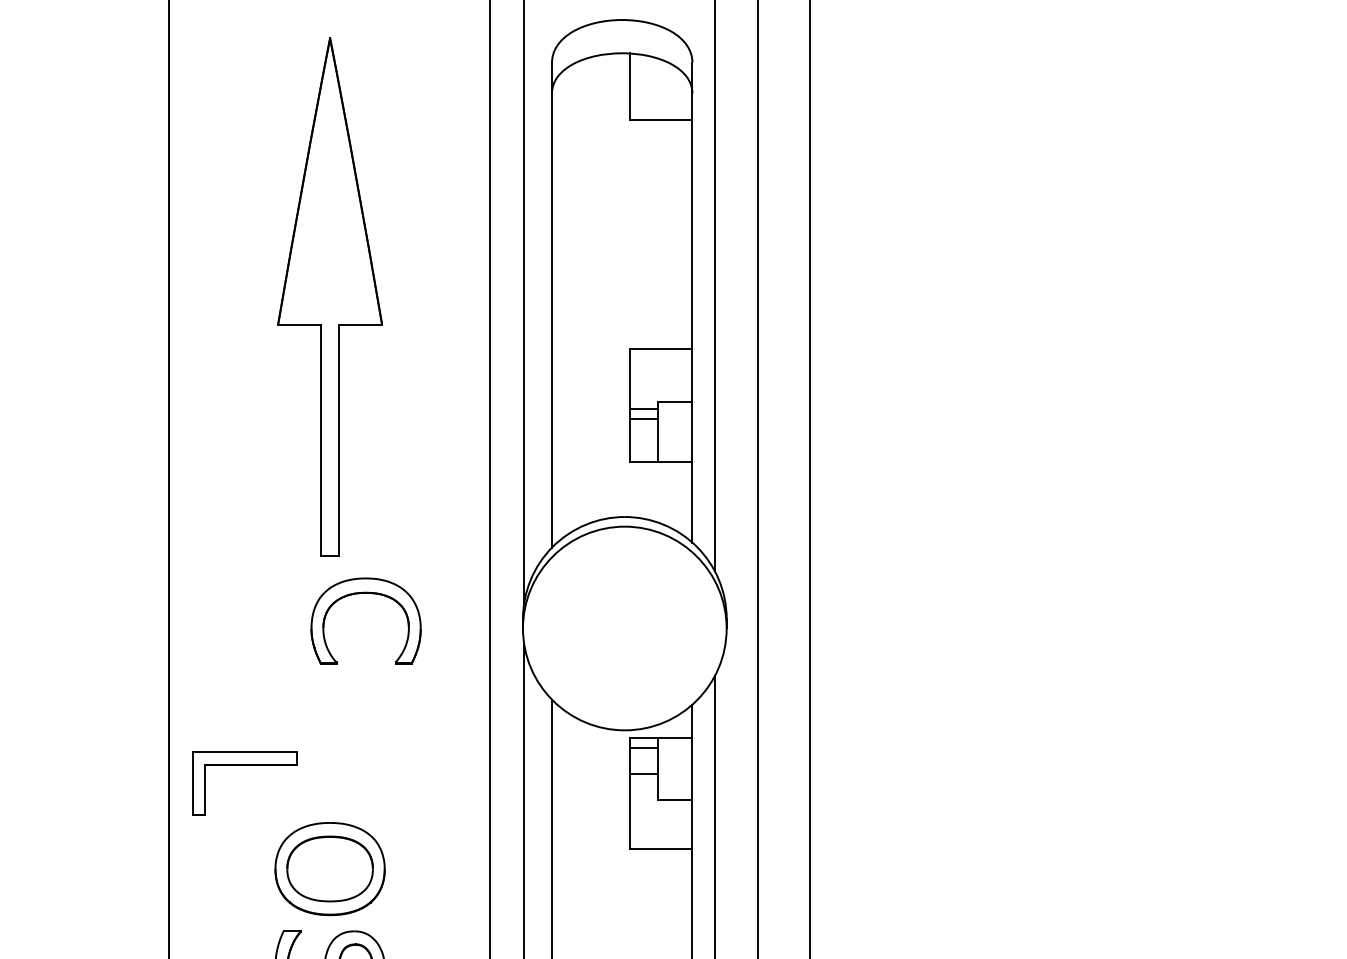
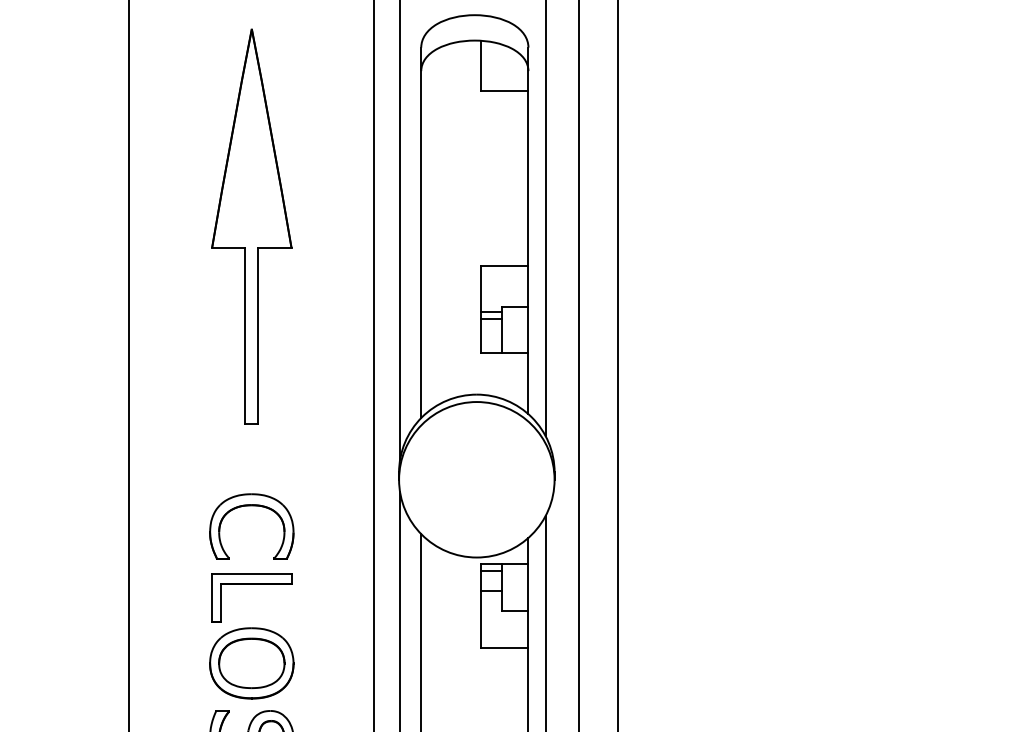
part: (359, 594) -> (246, 506), moved
part: (244, 765) -> (251, 584), moved

